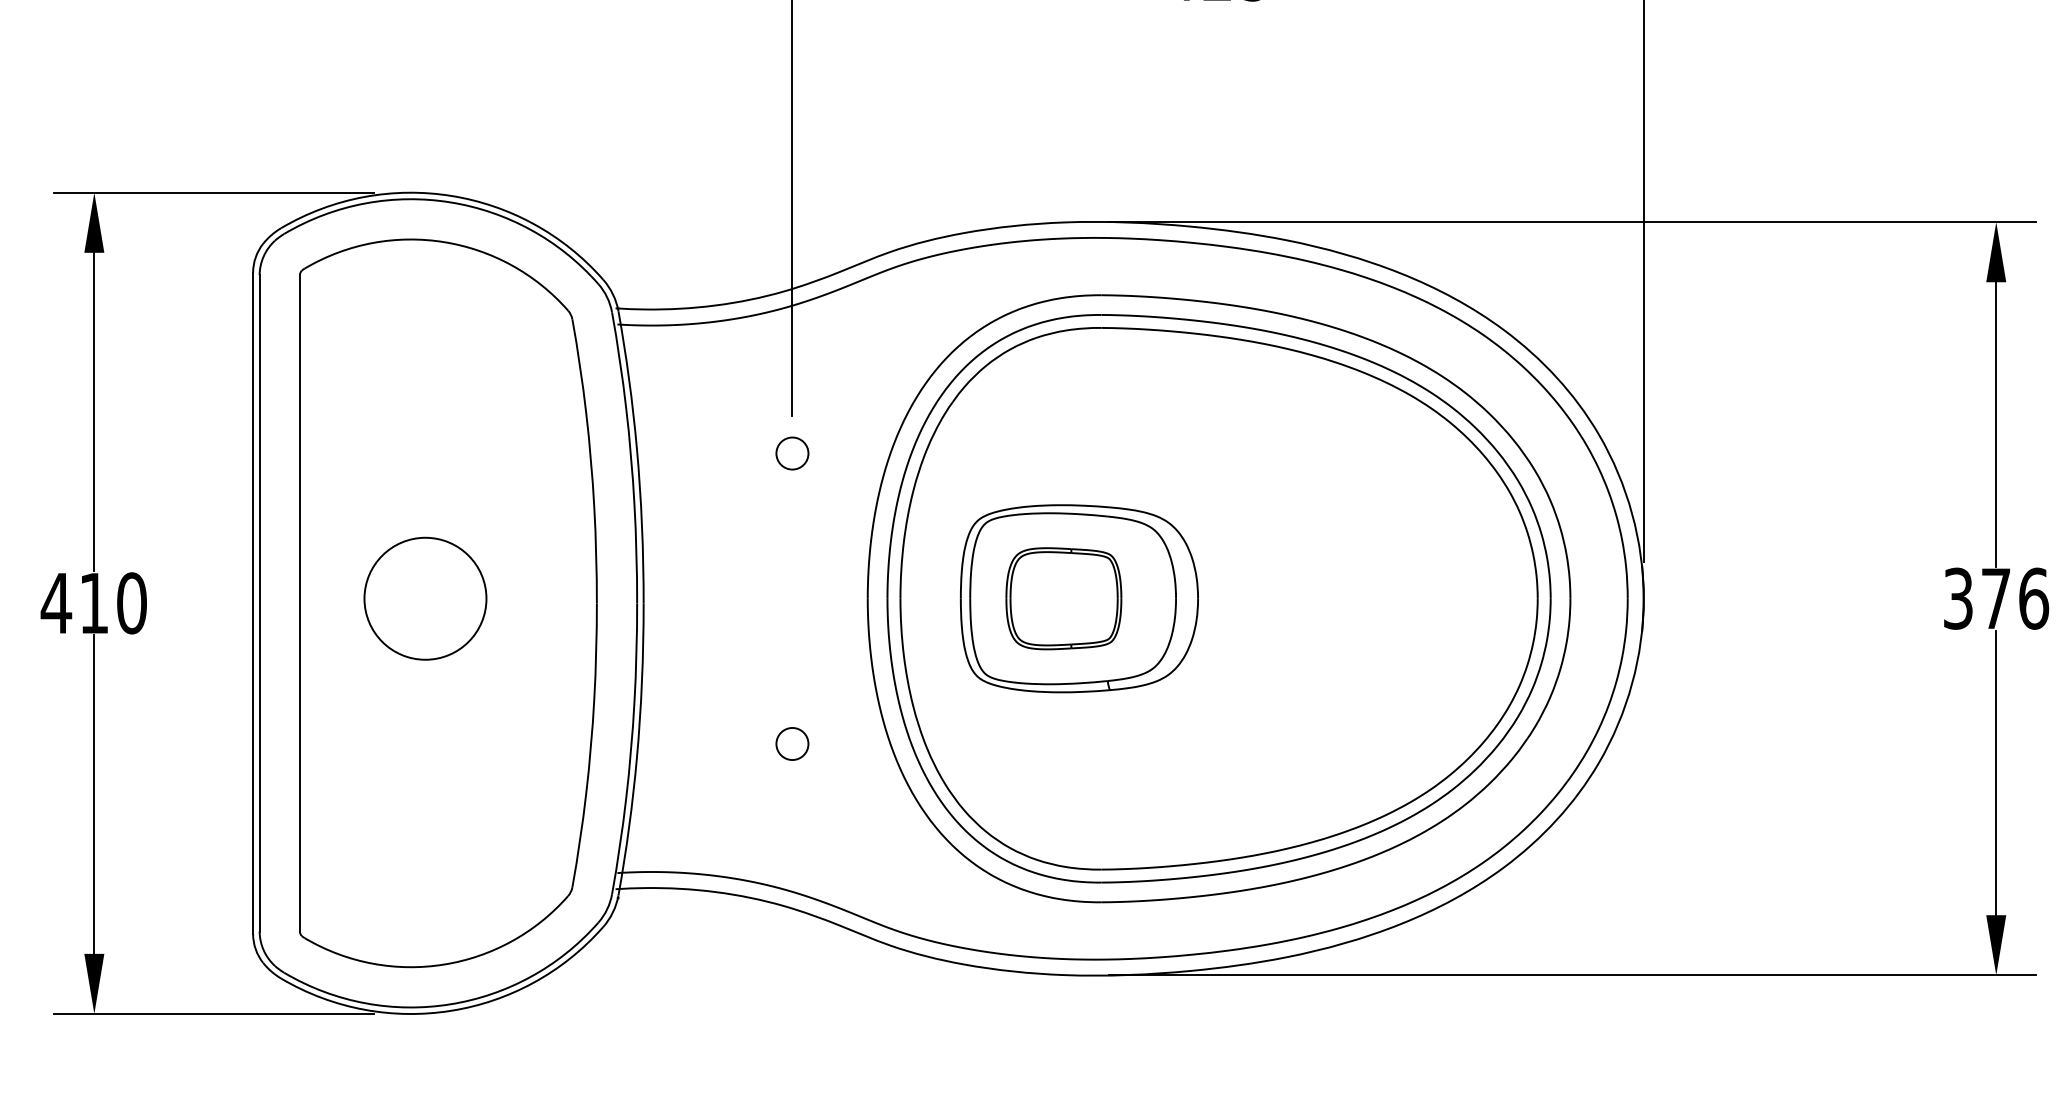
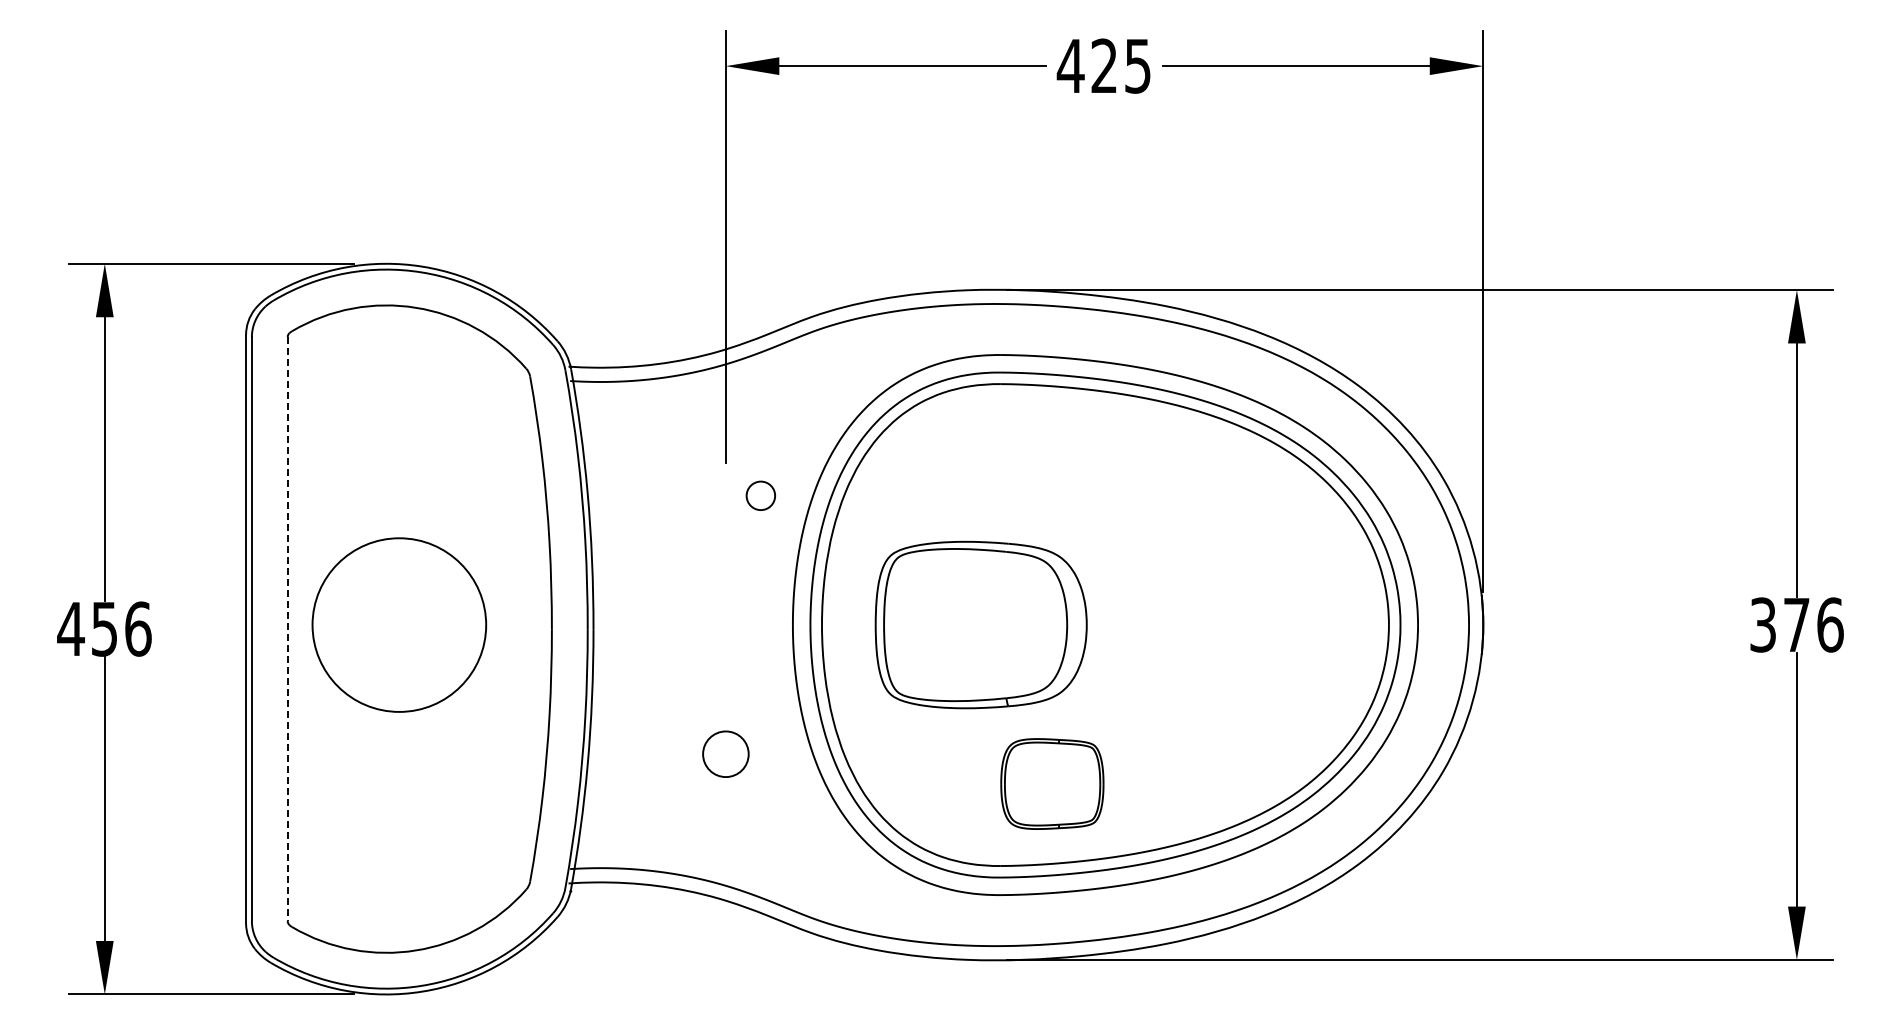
circle: (792, 453) -> (760, 495), moved
circle: (425, 598) -> (399, 624), size x1.6
part: (1064, 598) -> (1052, 783), moved
text: (113, 602) -> (121, 628), 410 -> 456
line: (299, 603) -> (287, 629), solid -> dashed
circle: (792, 744) -> (725, 754), size x1.6

